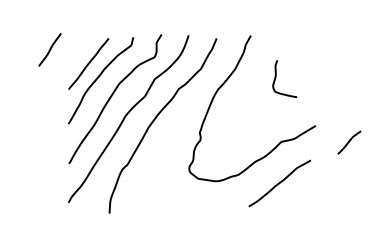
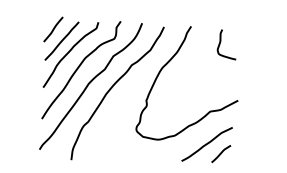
line: (49, 49) -> (53, 29), moved
curve: (276, 78) -> (220, 43), moved
curve: (349, 142) -> (221, 153), moved

